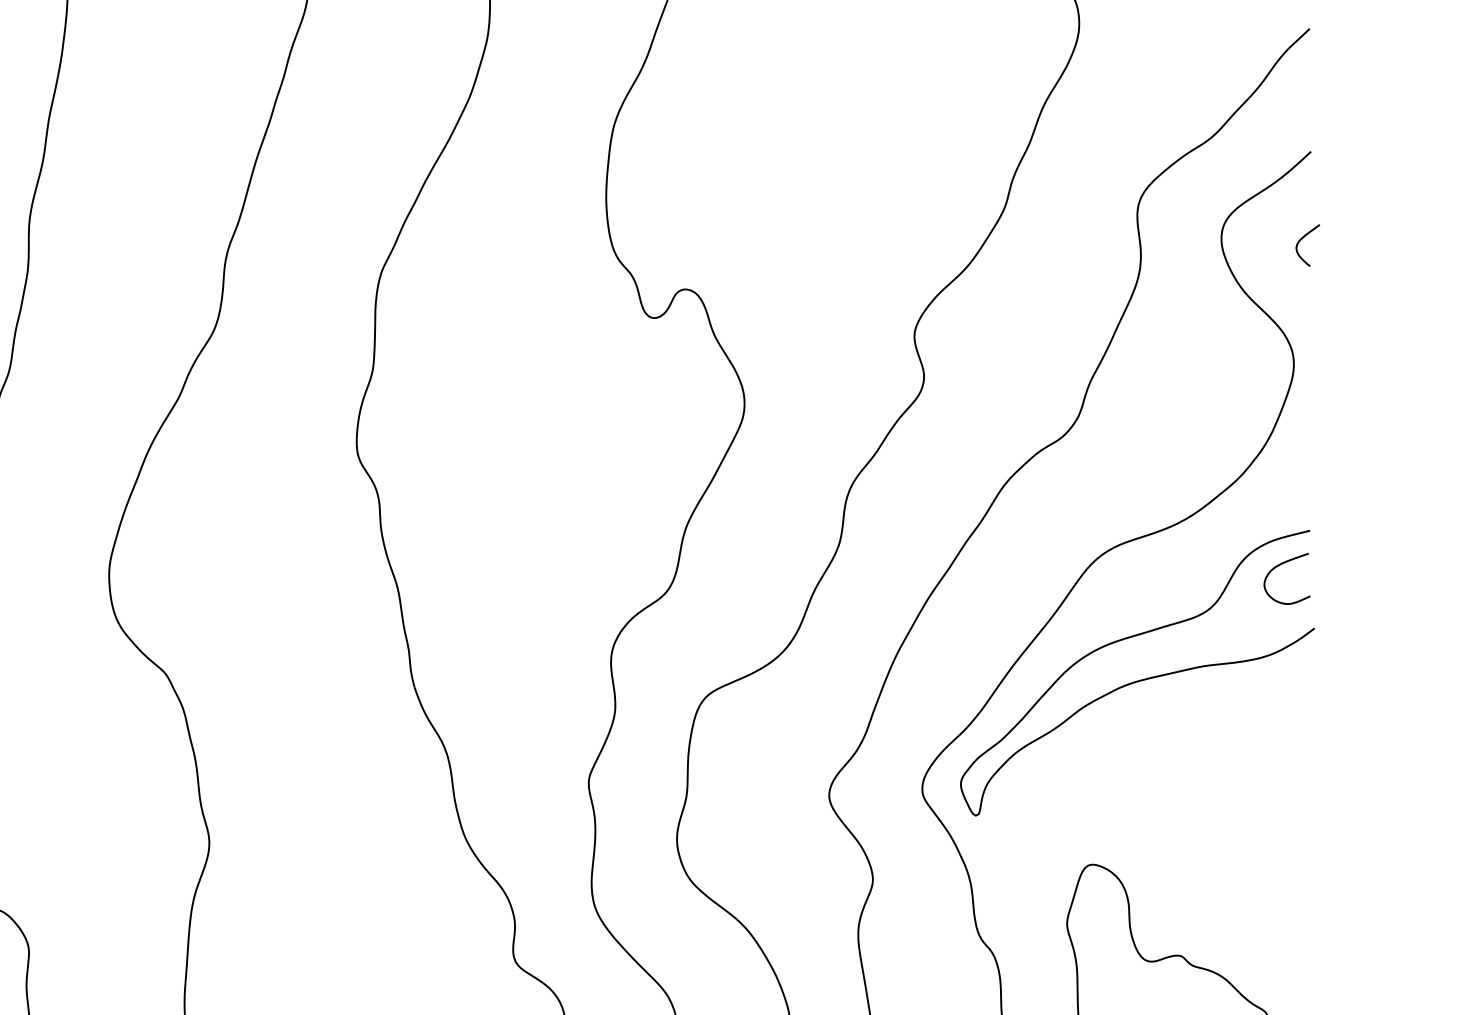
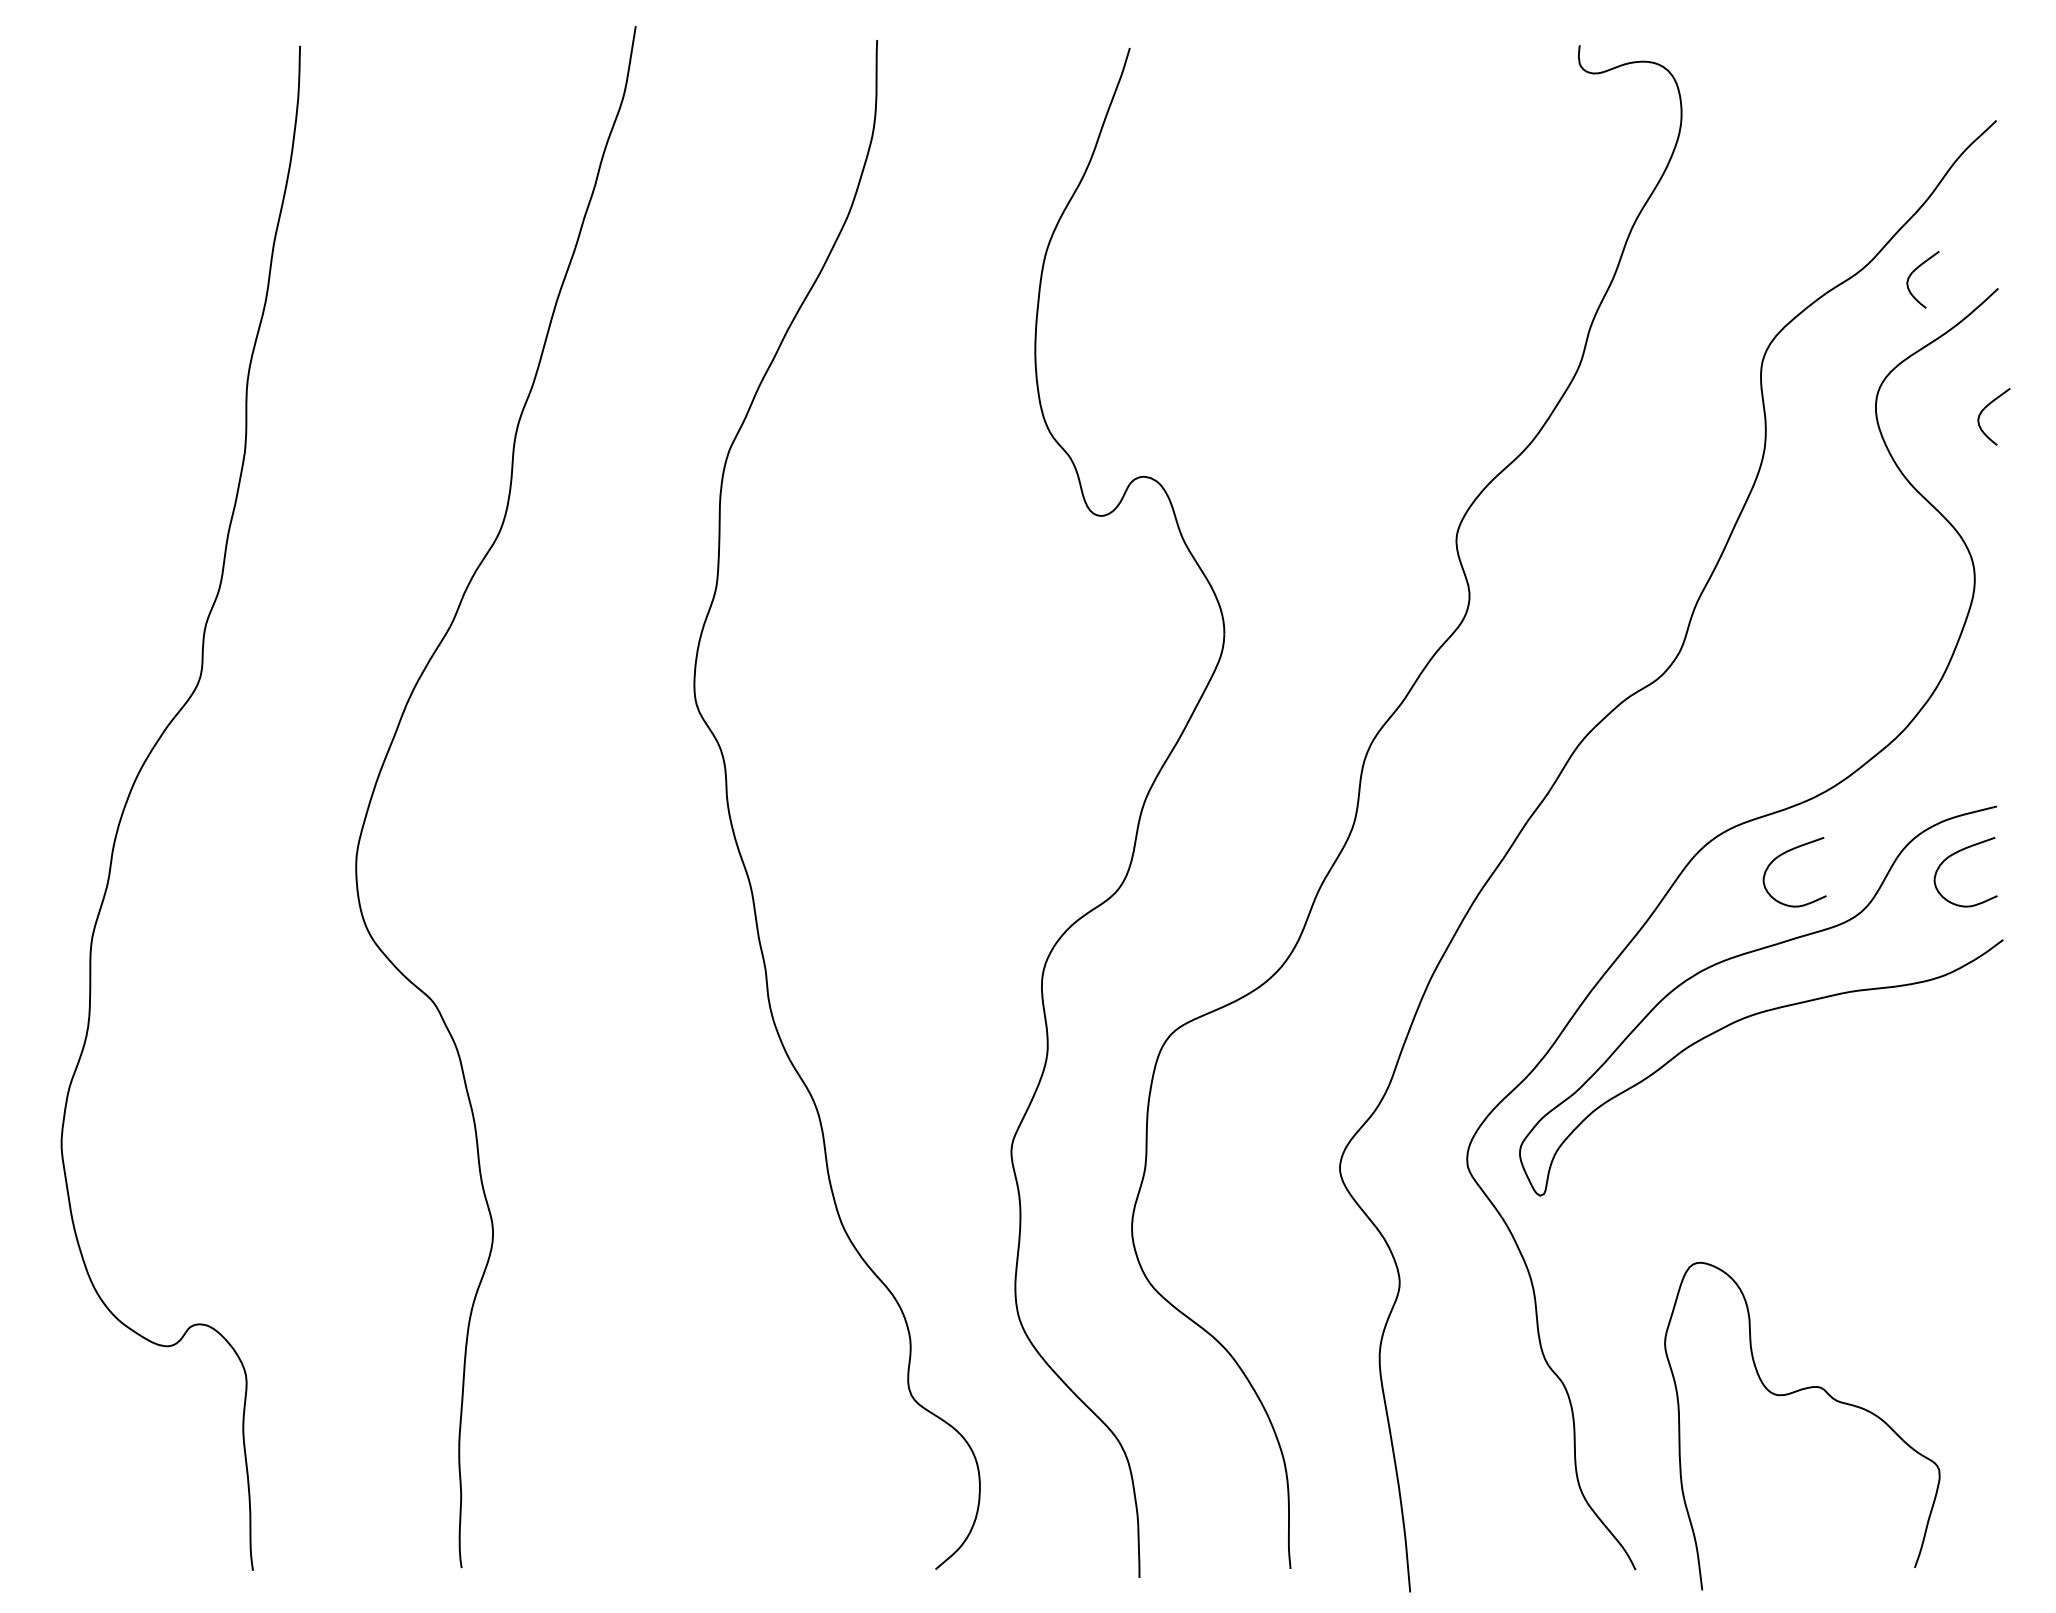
curve: (1251, 137) -> (1917, 269), added
curve: (1154, 565) -> (1784, 854), added

